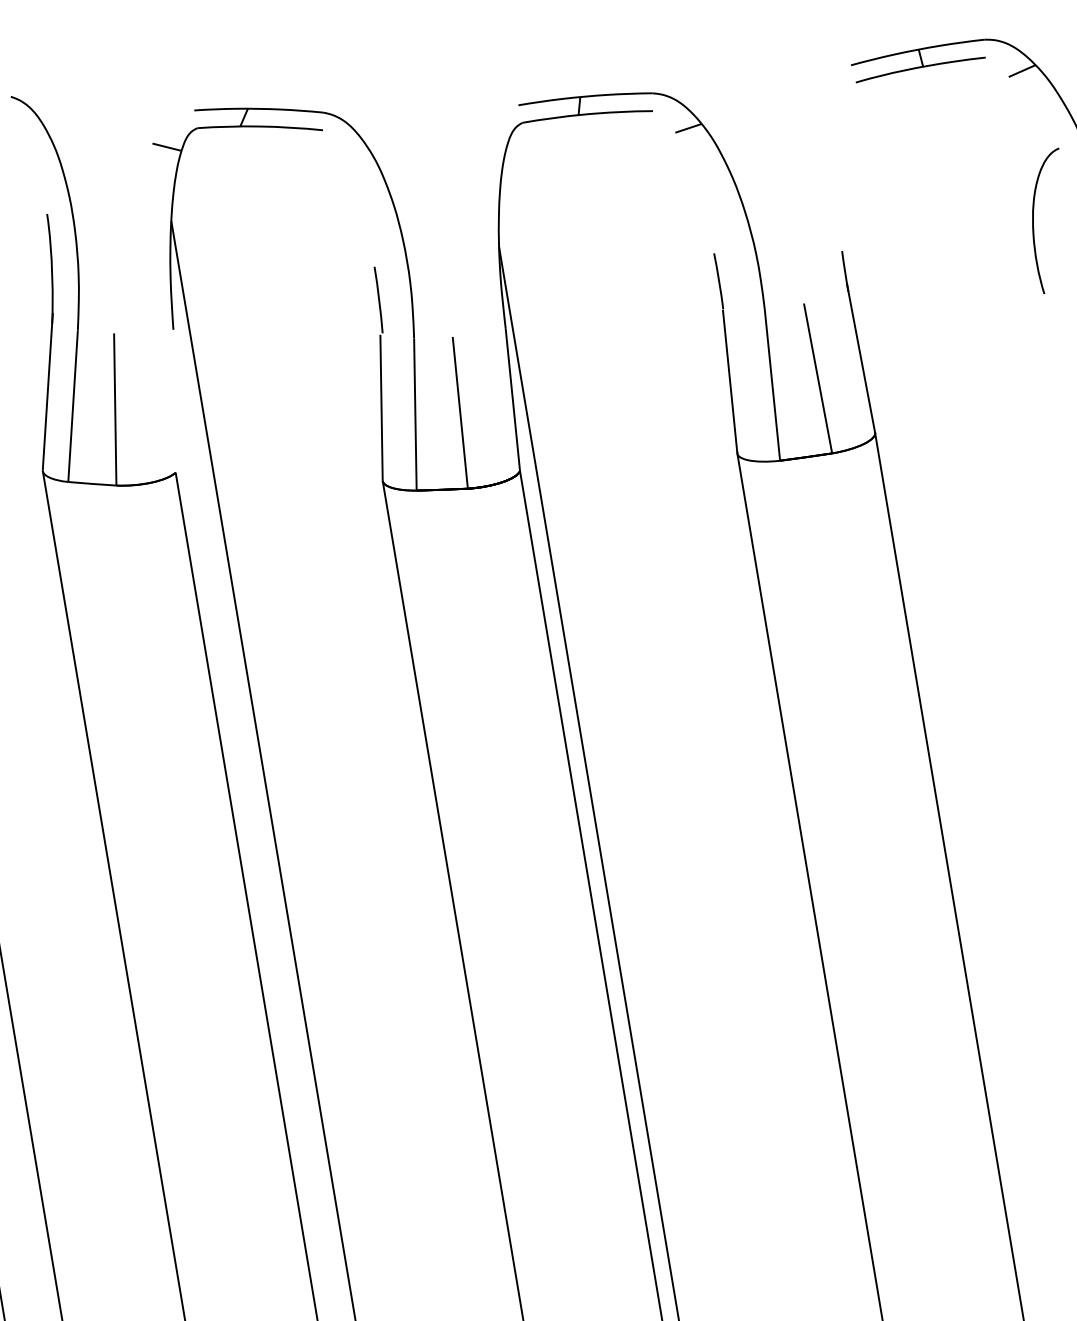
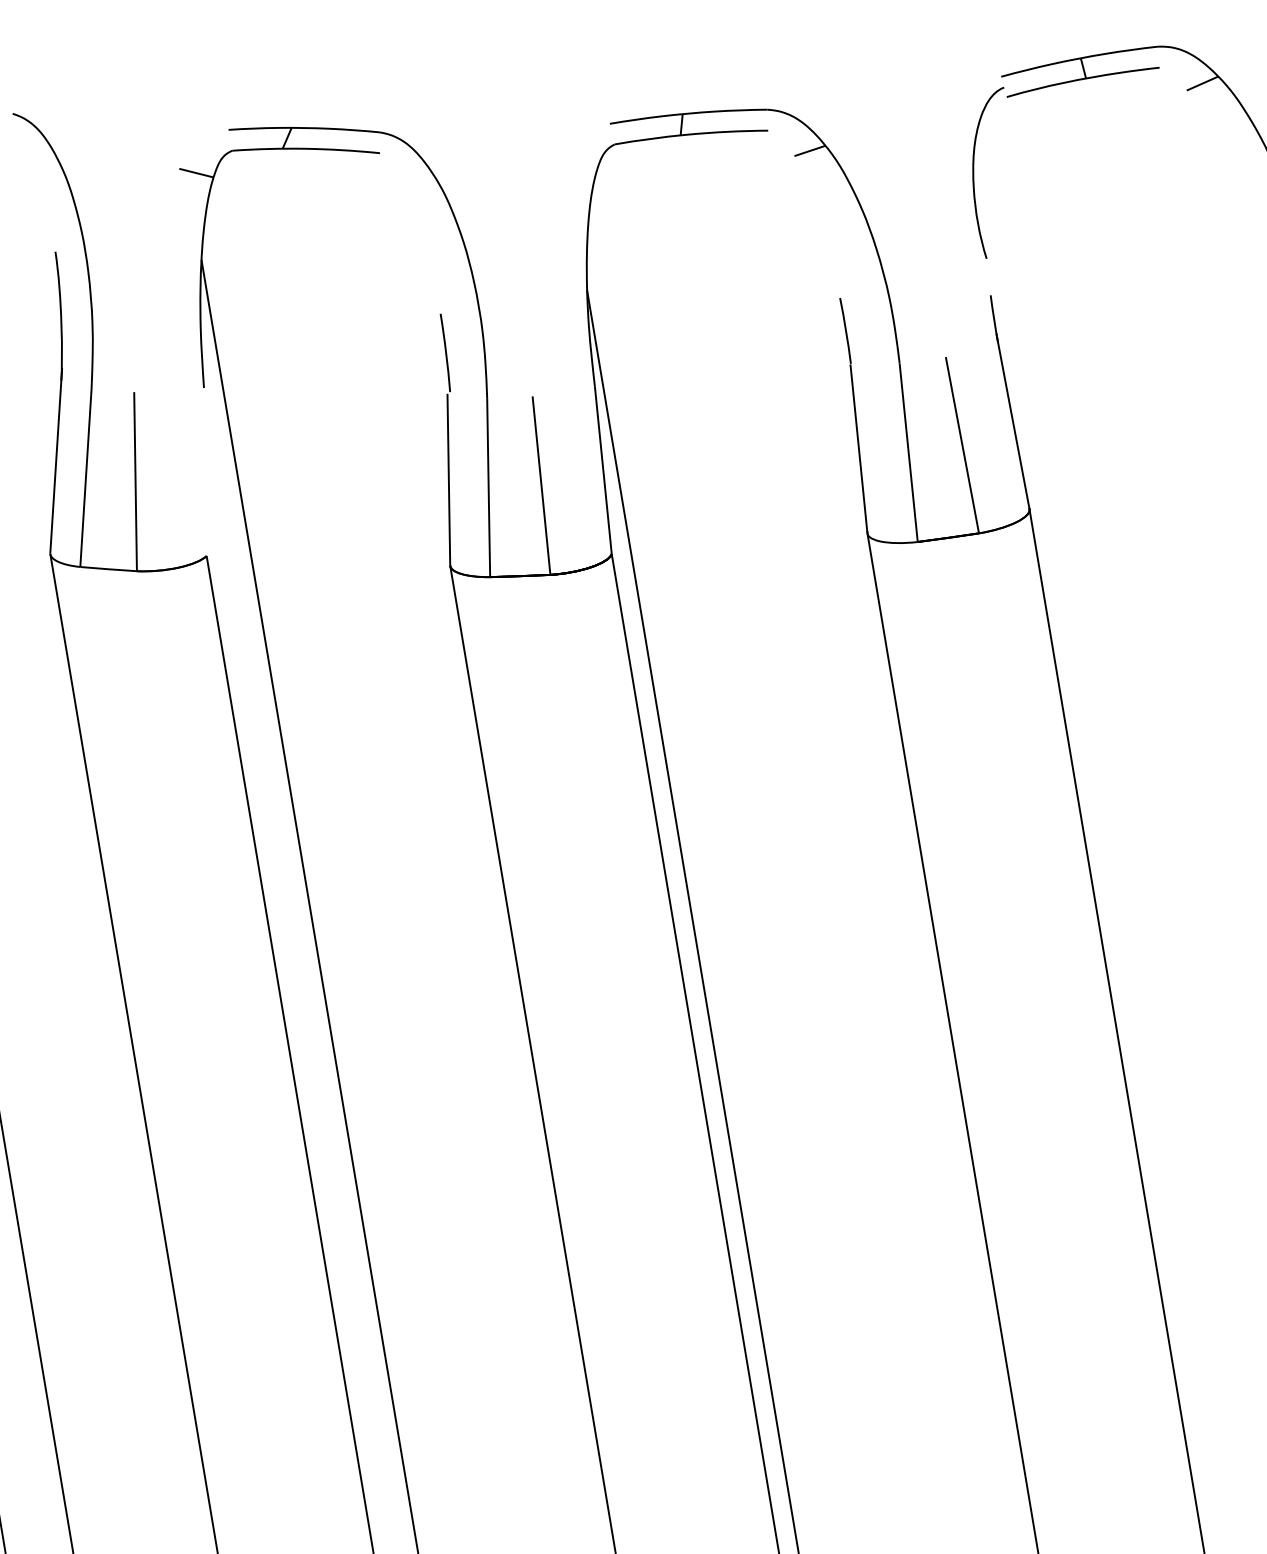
curve: (1034, 220) -> (974, 172), moved

